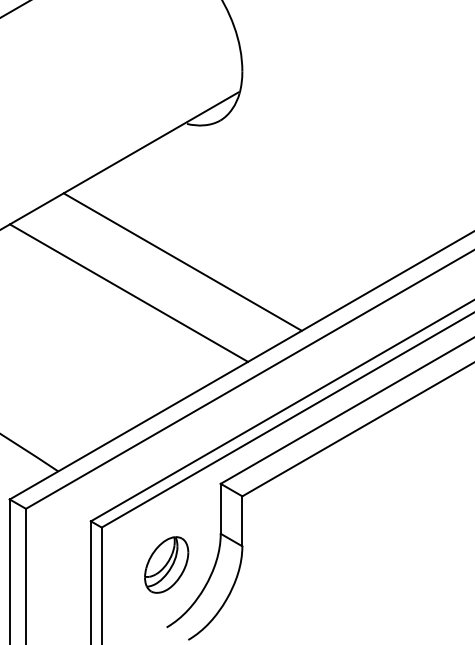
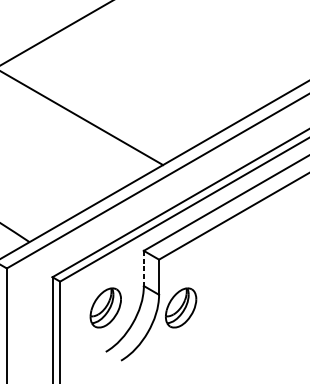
line: (182, 261) -> (116, 94), removed
line: (220, 508) -> (143, 268), solid -> dashed
part: (273, 564) -> (180, 307), added

